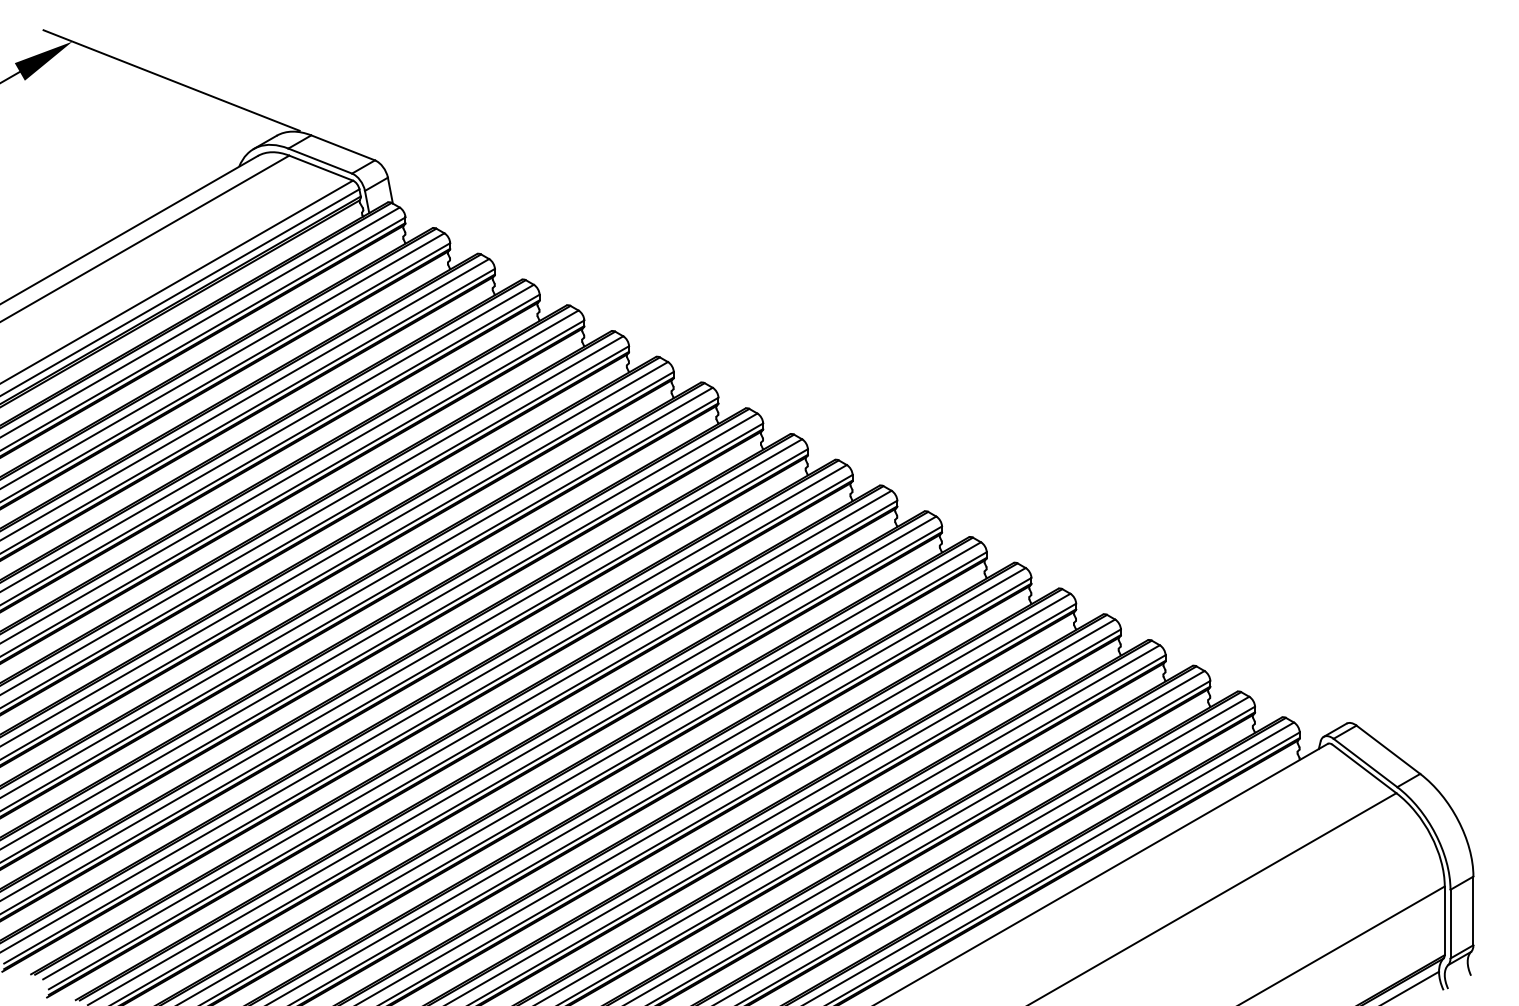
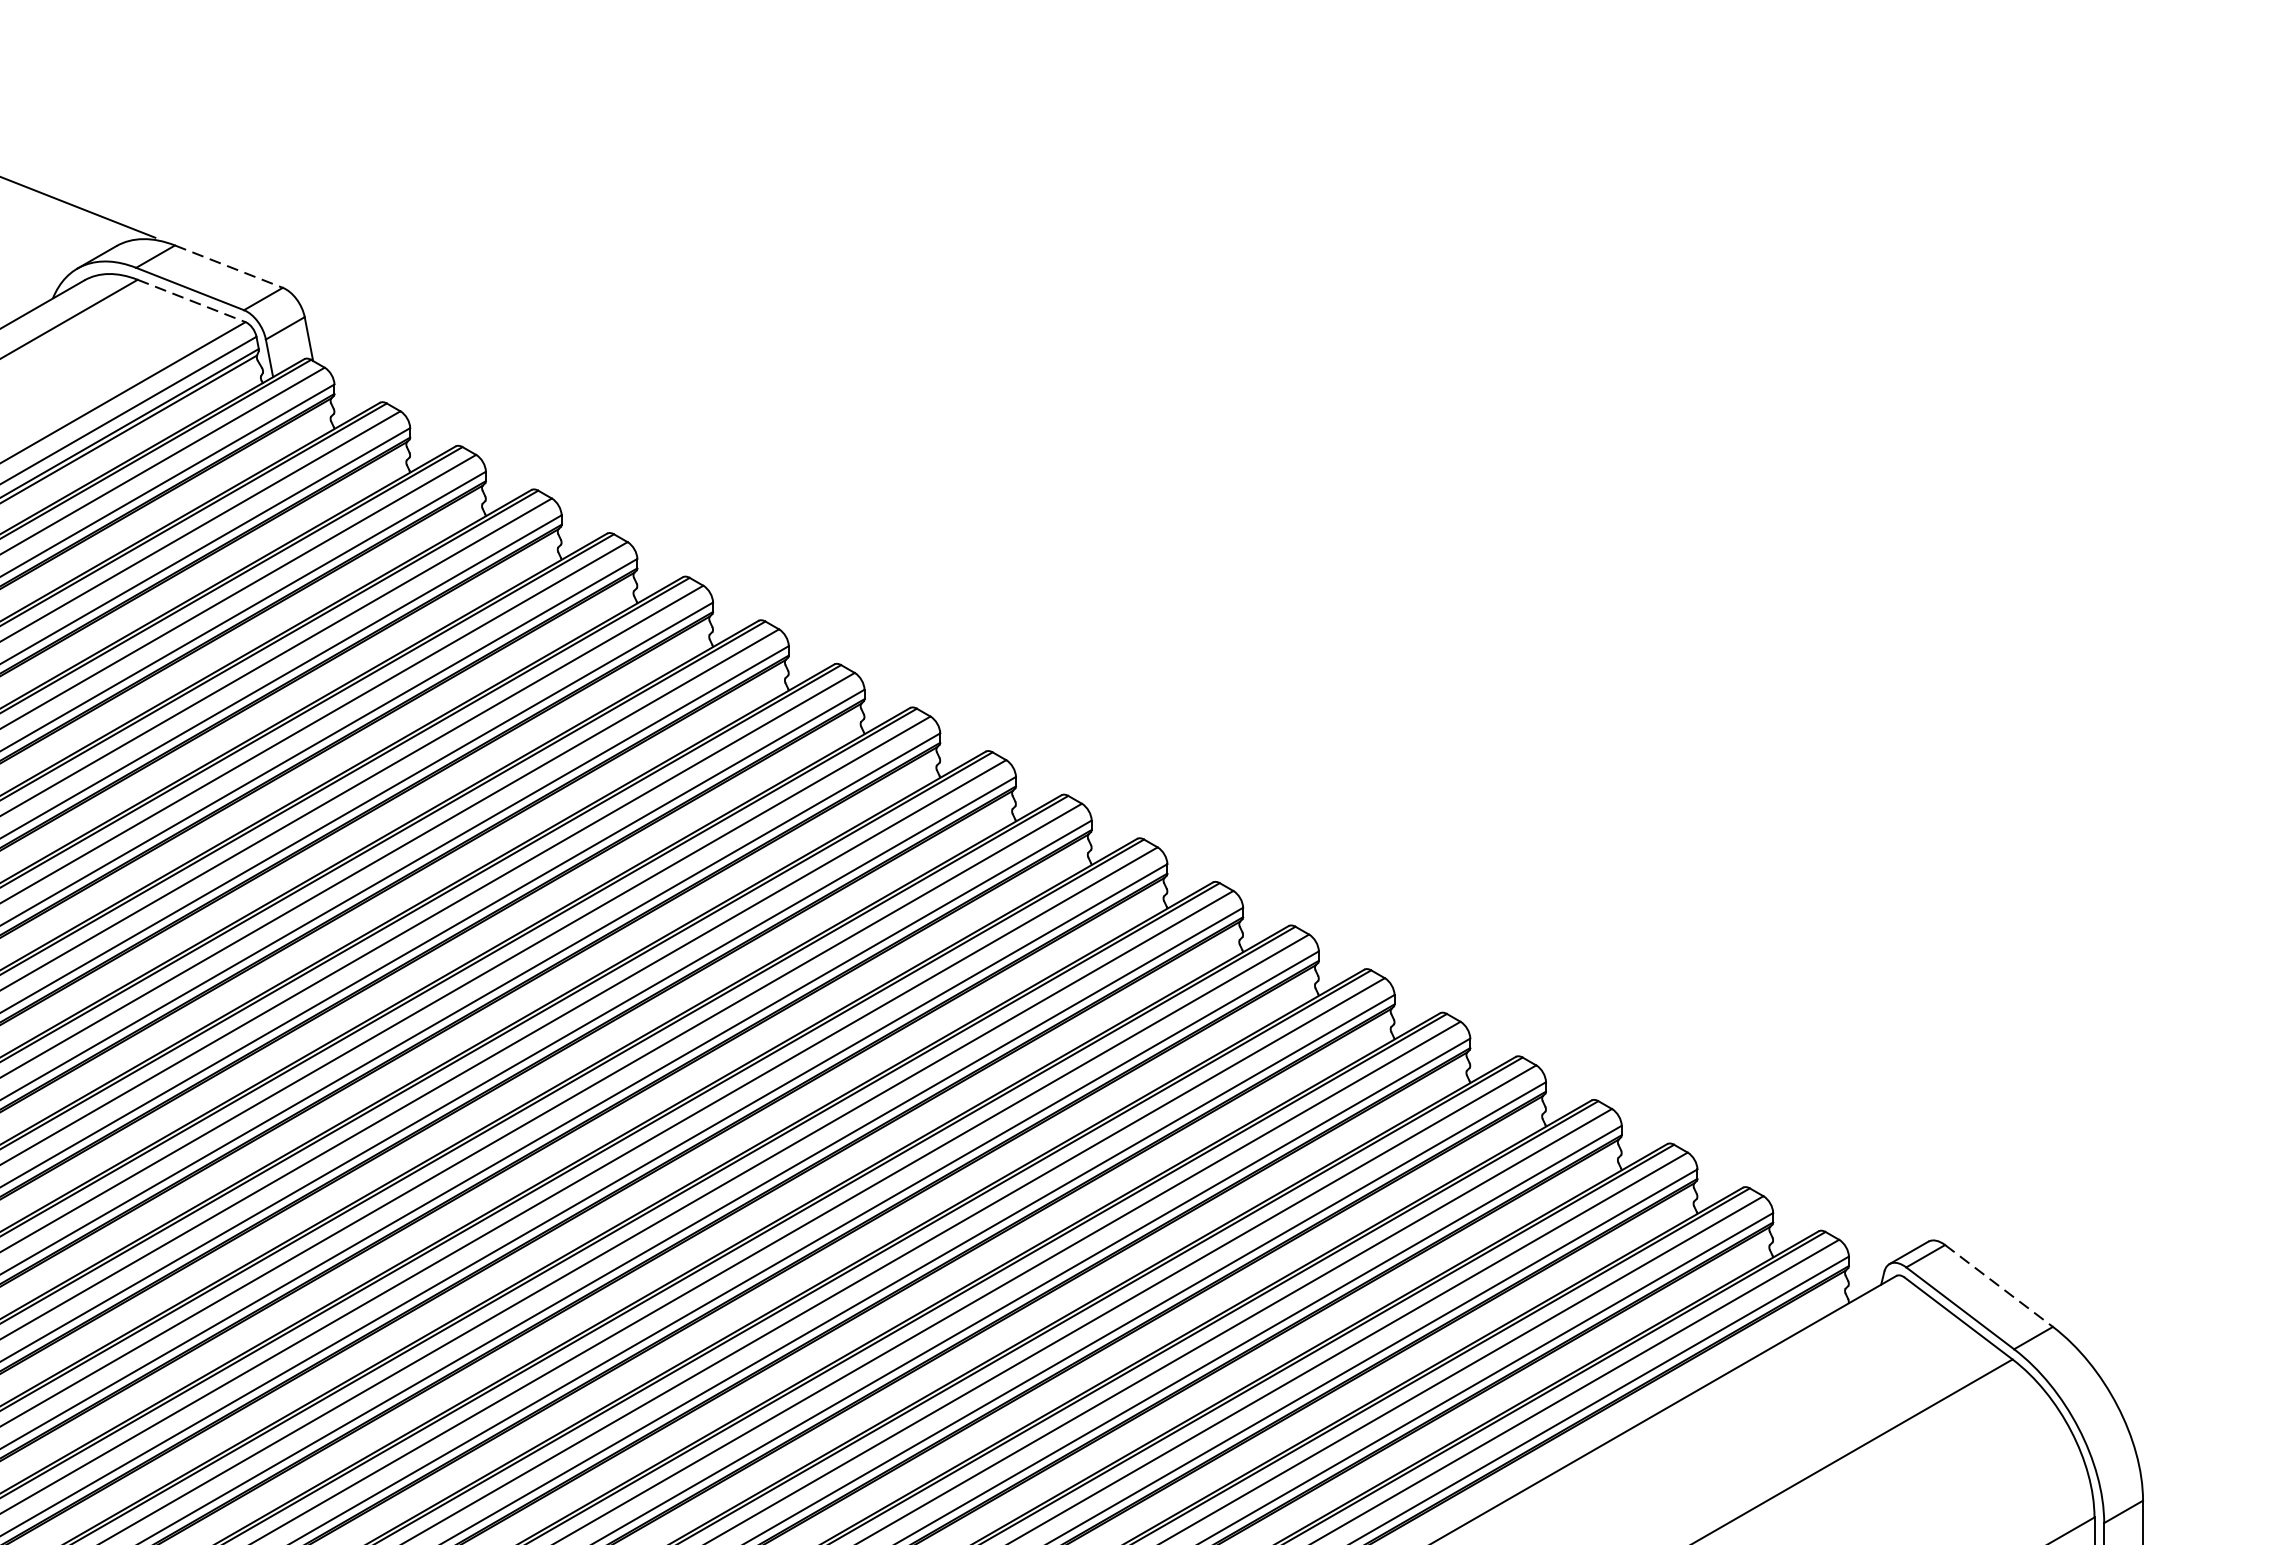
line: (343, 148) -> (229, 267), solid -> dashed
line: (321, 168) -> (192, 301), solid -> dashed
line: (1388, 749) -> (1999, 1285), solid -> dashed

